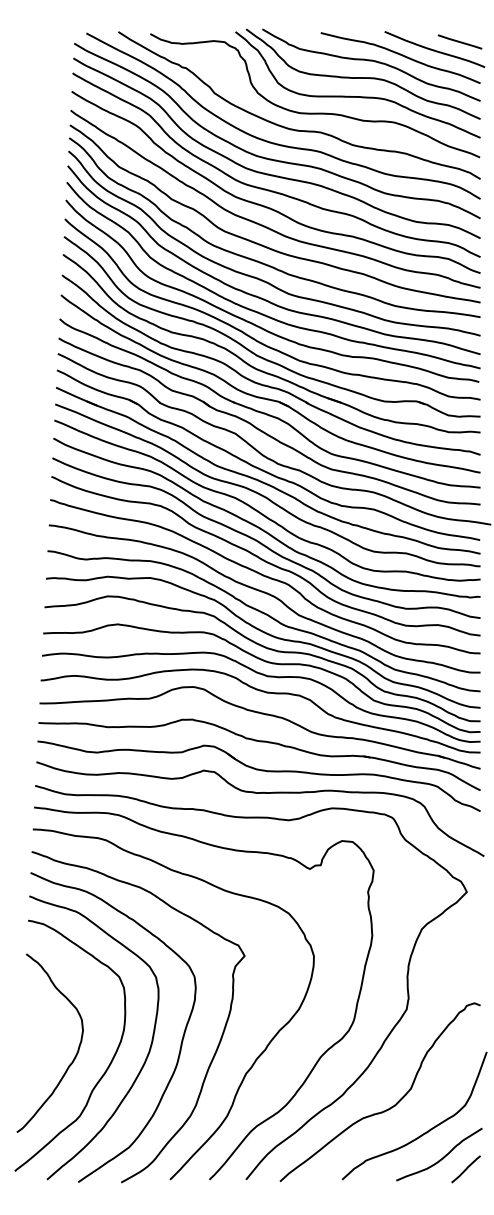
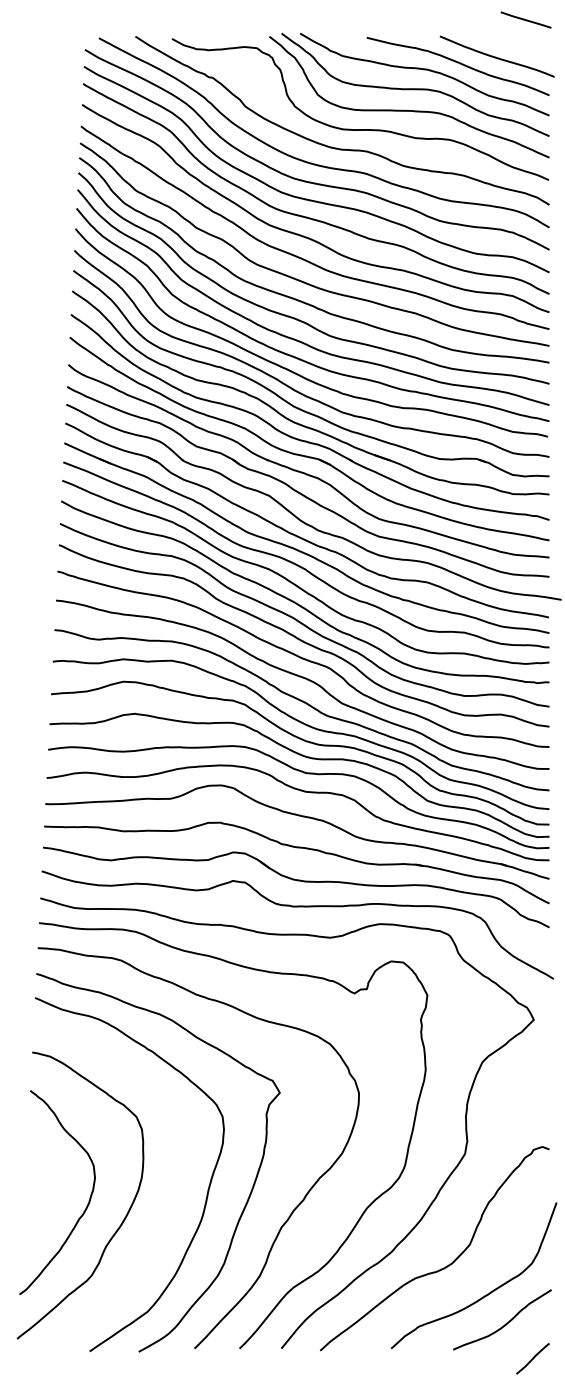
line: (459, 41) -> (525, 19), moved
curve: (144, 1060) -> (165, 1212), removed
line: (465, 1169) -> (532, 1358), moved

